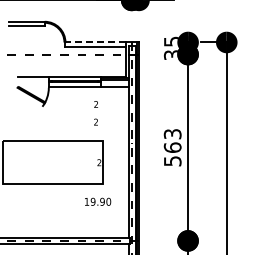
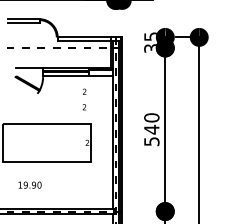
line: (95, 42) -> (84, 37), dashed -> solid
text: (172, 140) -> (151, 123), 563 -> 540
text: (98, 201) -> (30, 184), moved

